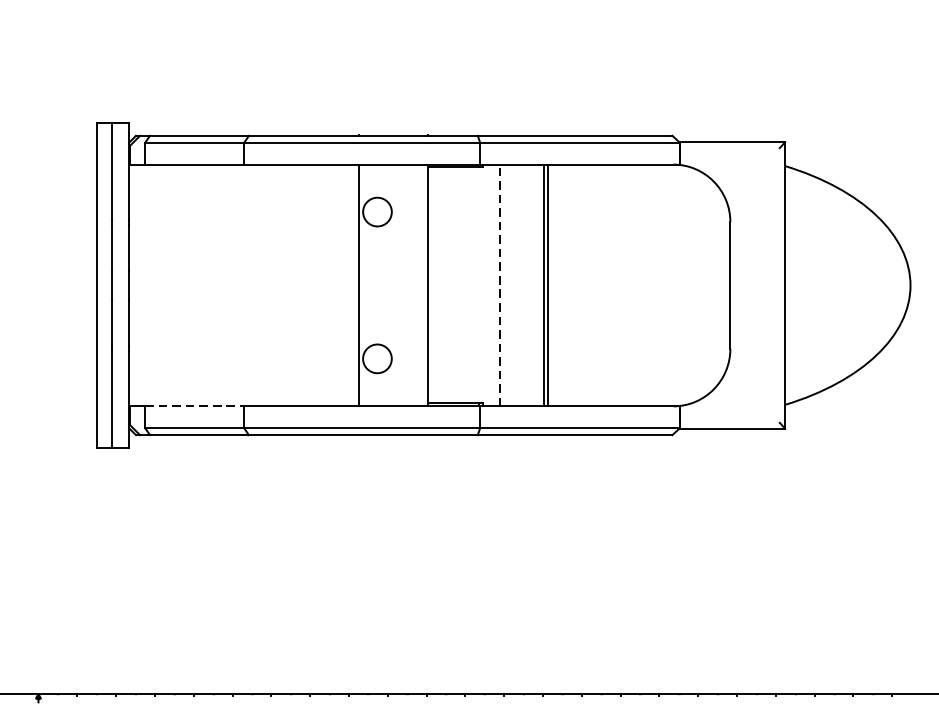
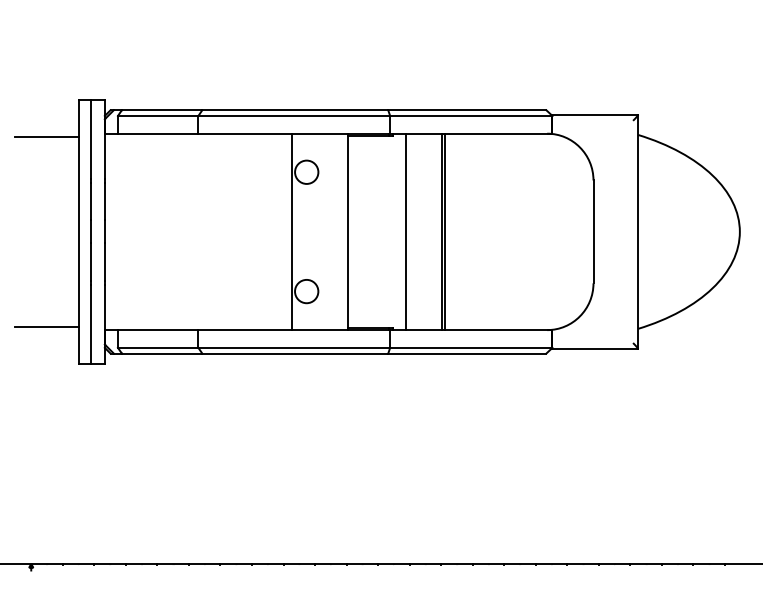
line: (57, 168) -> (46, 136), added
line: (500, 284) -> (406, 231), dashed -> solid
line: (57, 401) -> (46, 326), added
line: (195, 406) -> (158, 330), dashed -> solid

